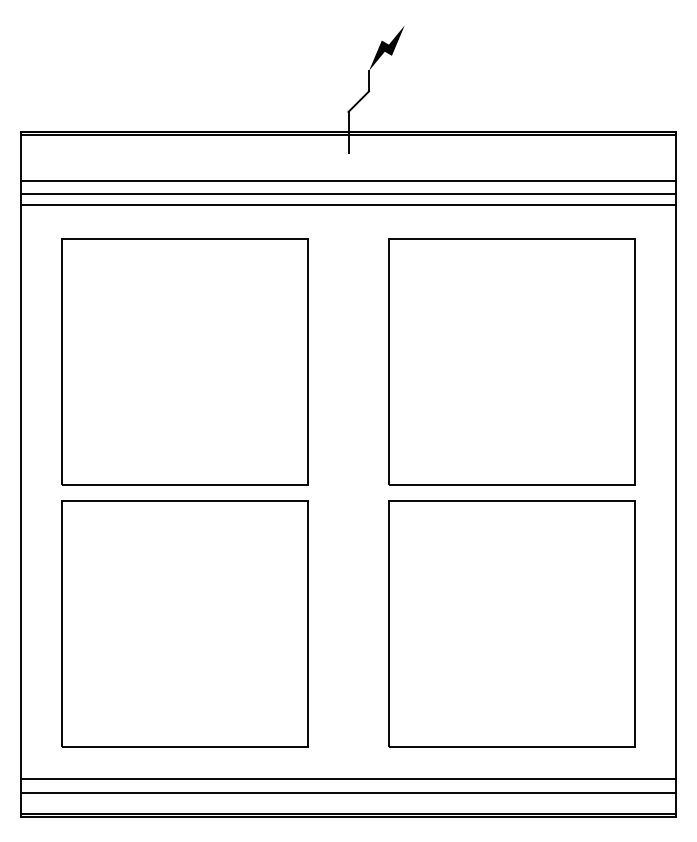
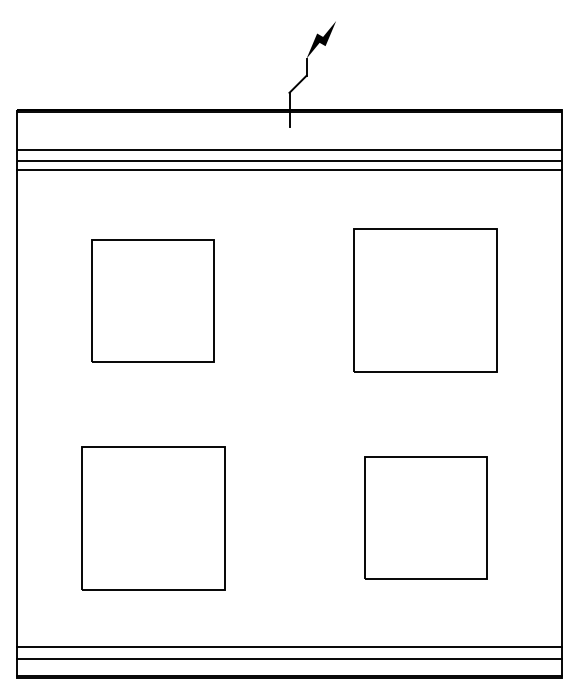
part: (183, 361) -> (152, 300), size x0.6
part: (512, 361) -> (425, 300), size x0.7
part: (183, 623) -> (152, 517), size x0.7
part: (512, 623) -> (425, 517), size x0.6

